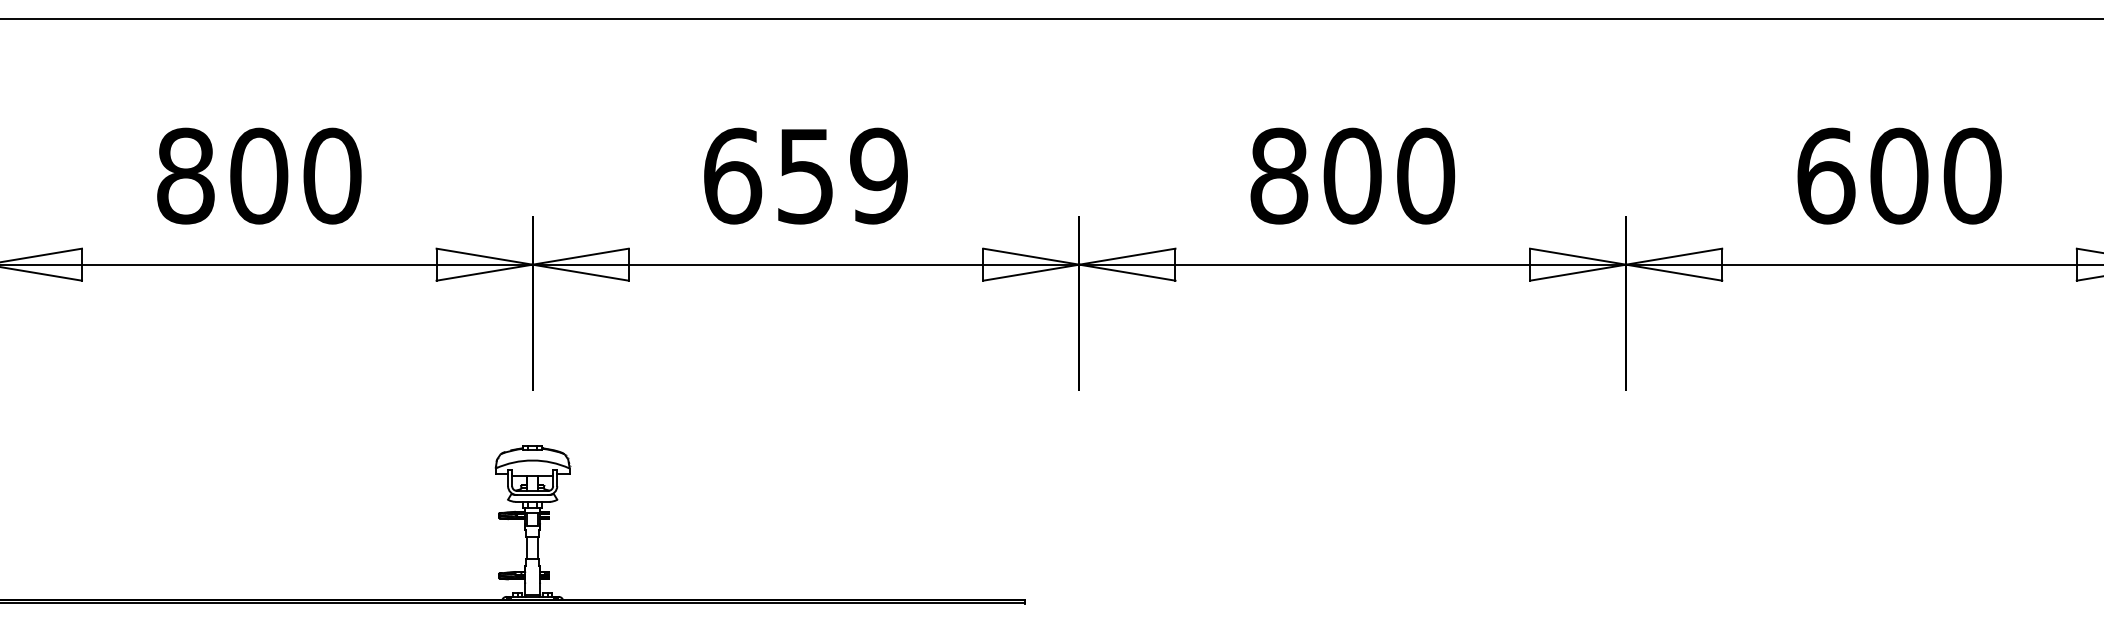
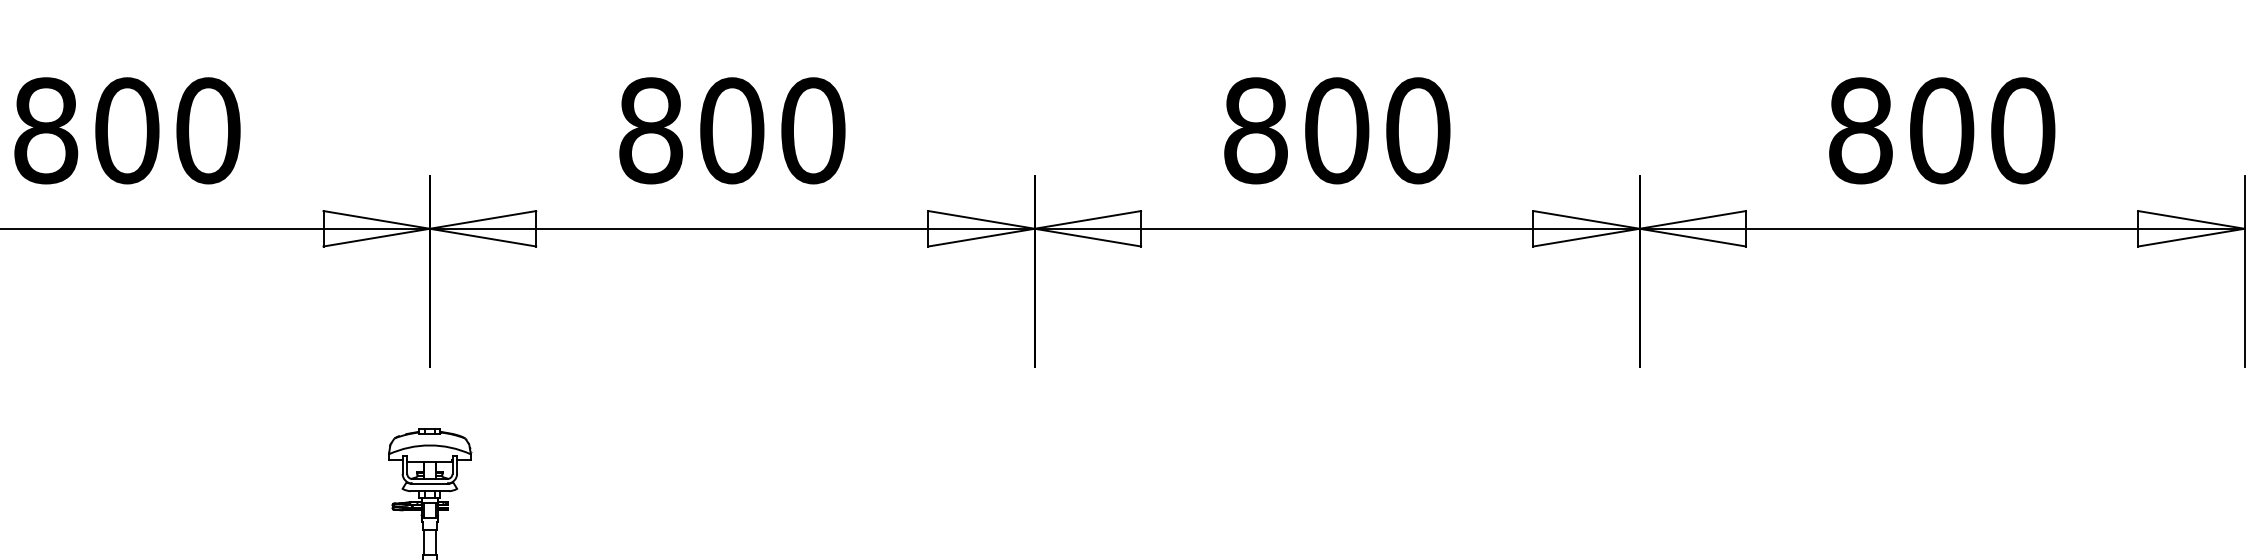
text: (805, 175) -> (731, 130), 659 -> 800
text: (1826, 175) -> (1861, 130), 600 -> 800

